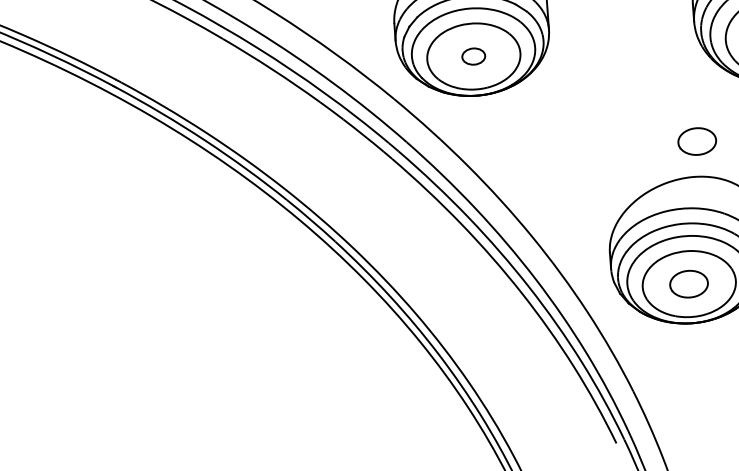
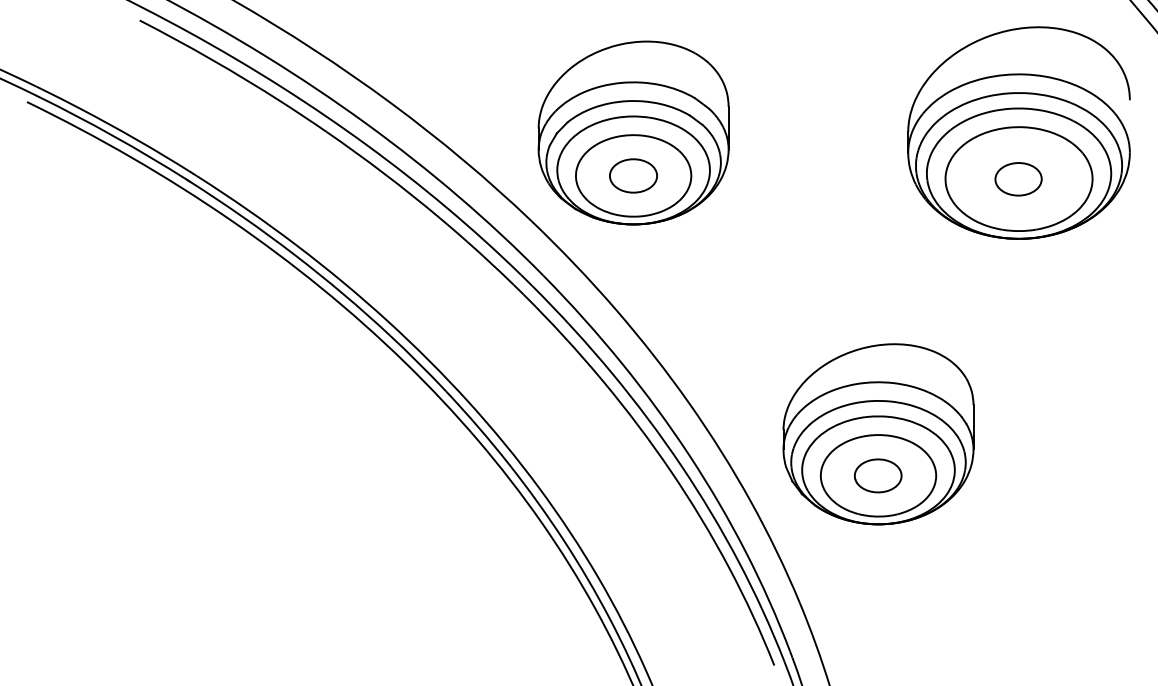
part: (473, 56) -> (633, 175), size x1.67
part: (696, 141) -> (900, 300), removed

